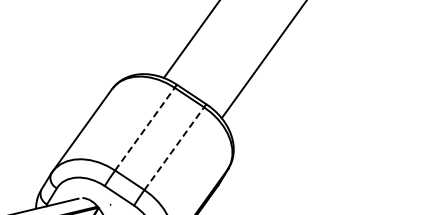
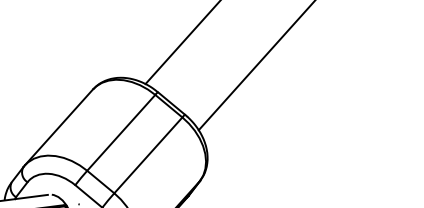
line: (144, 129) -> (120, 133), dashed -> solid
line: (174, 148) -> (148, 155), dashed -> solid

